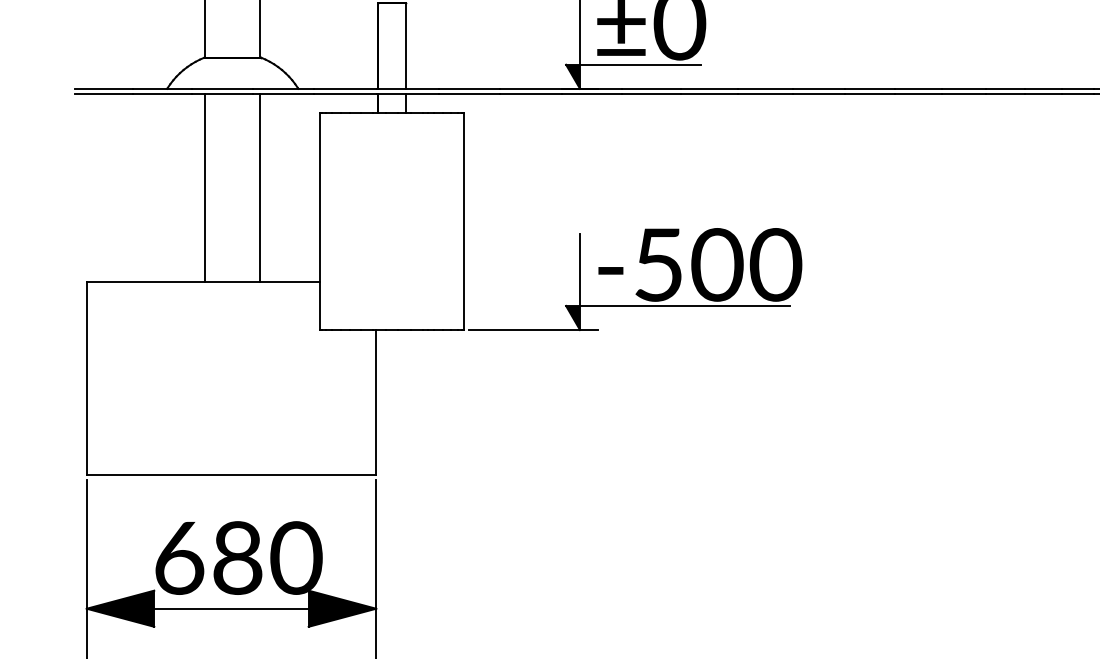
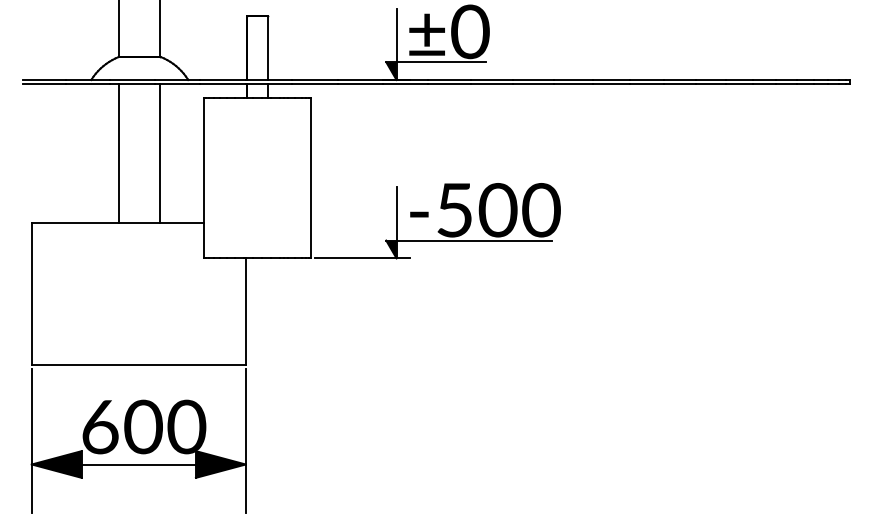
text: (237, 558) -> (143, 427), 680 -> 600

